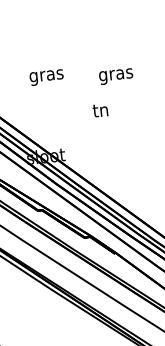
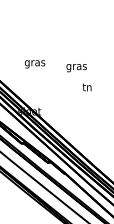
text: (99, 110) -> (86, 87), moved

